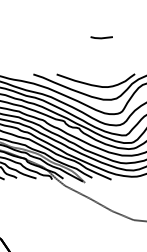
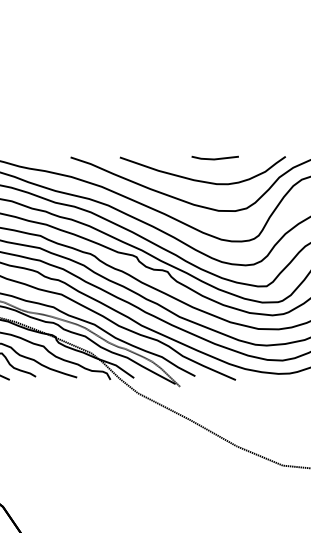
line: (101, 37) -> (214, 157), moved

